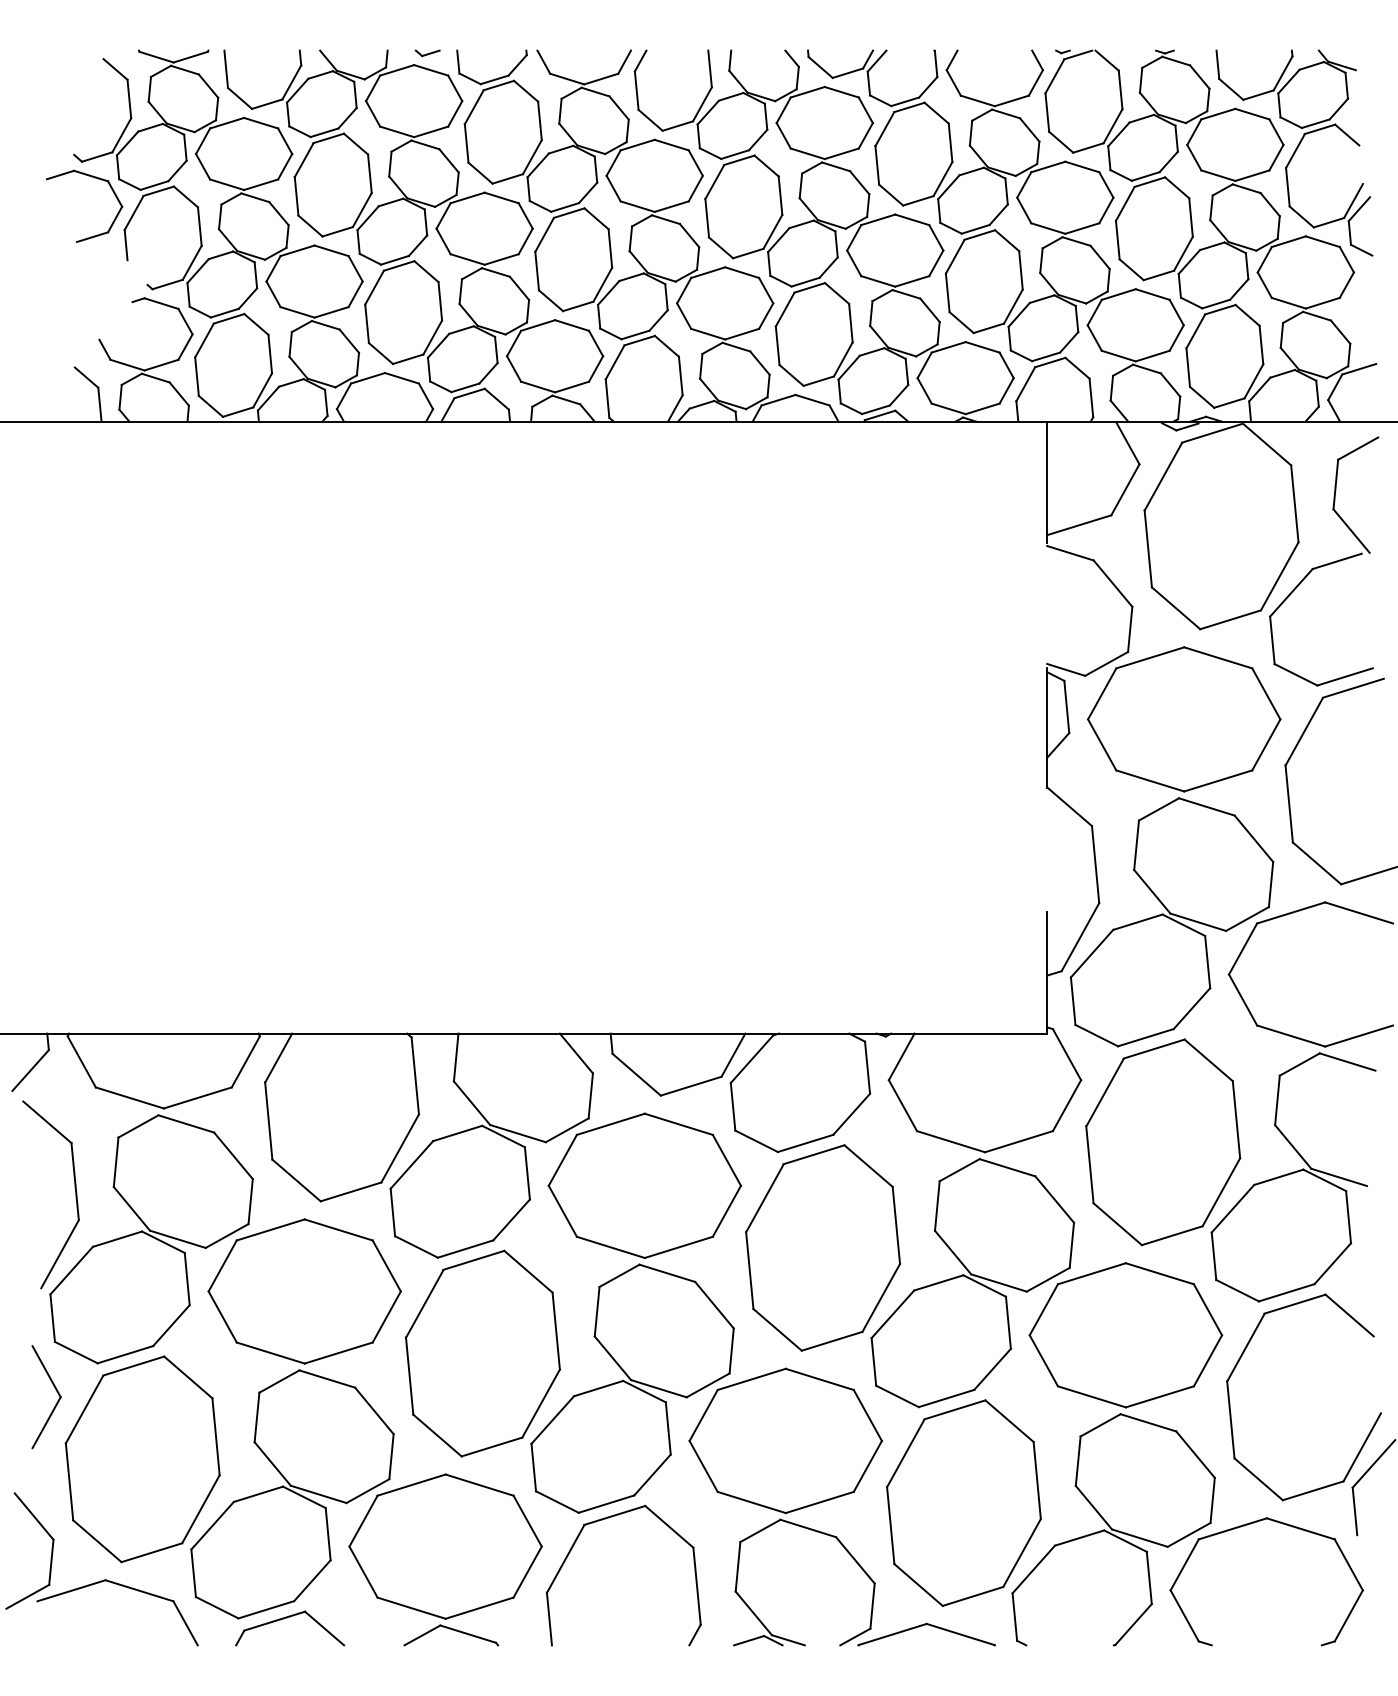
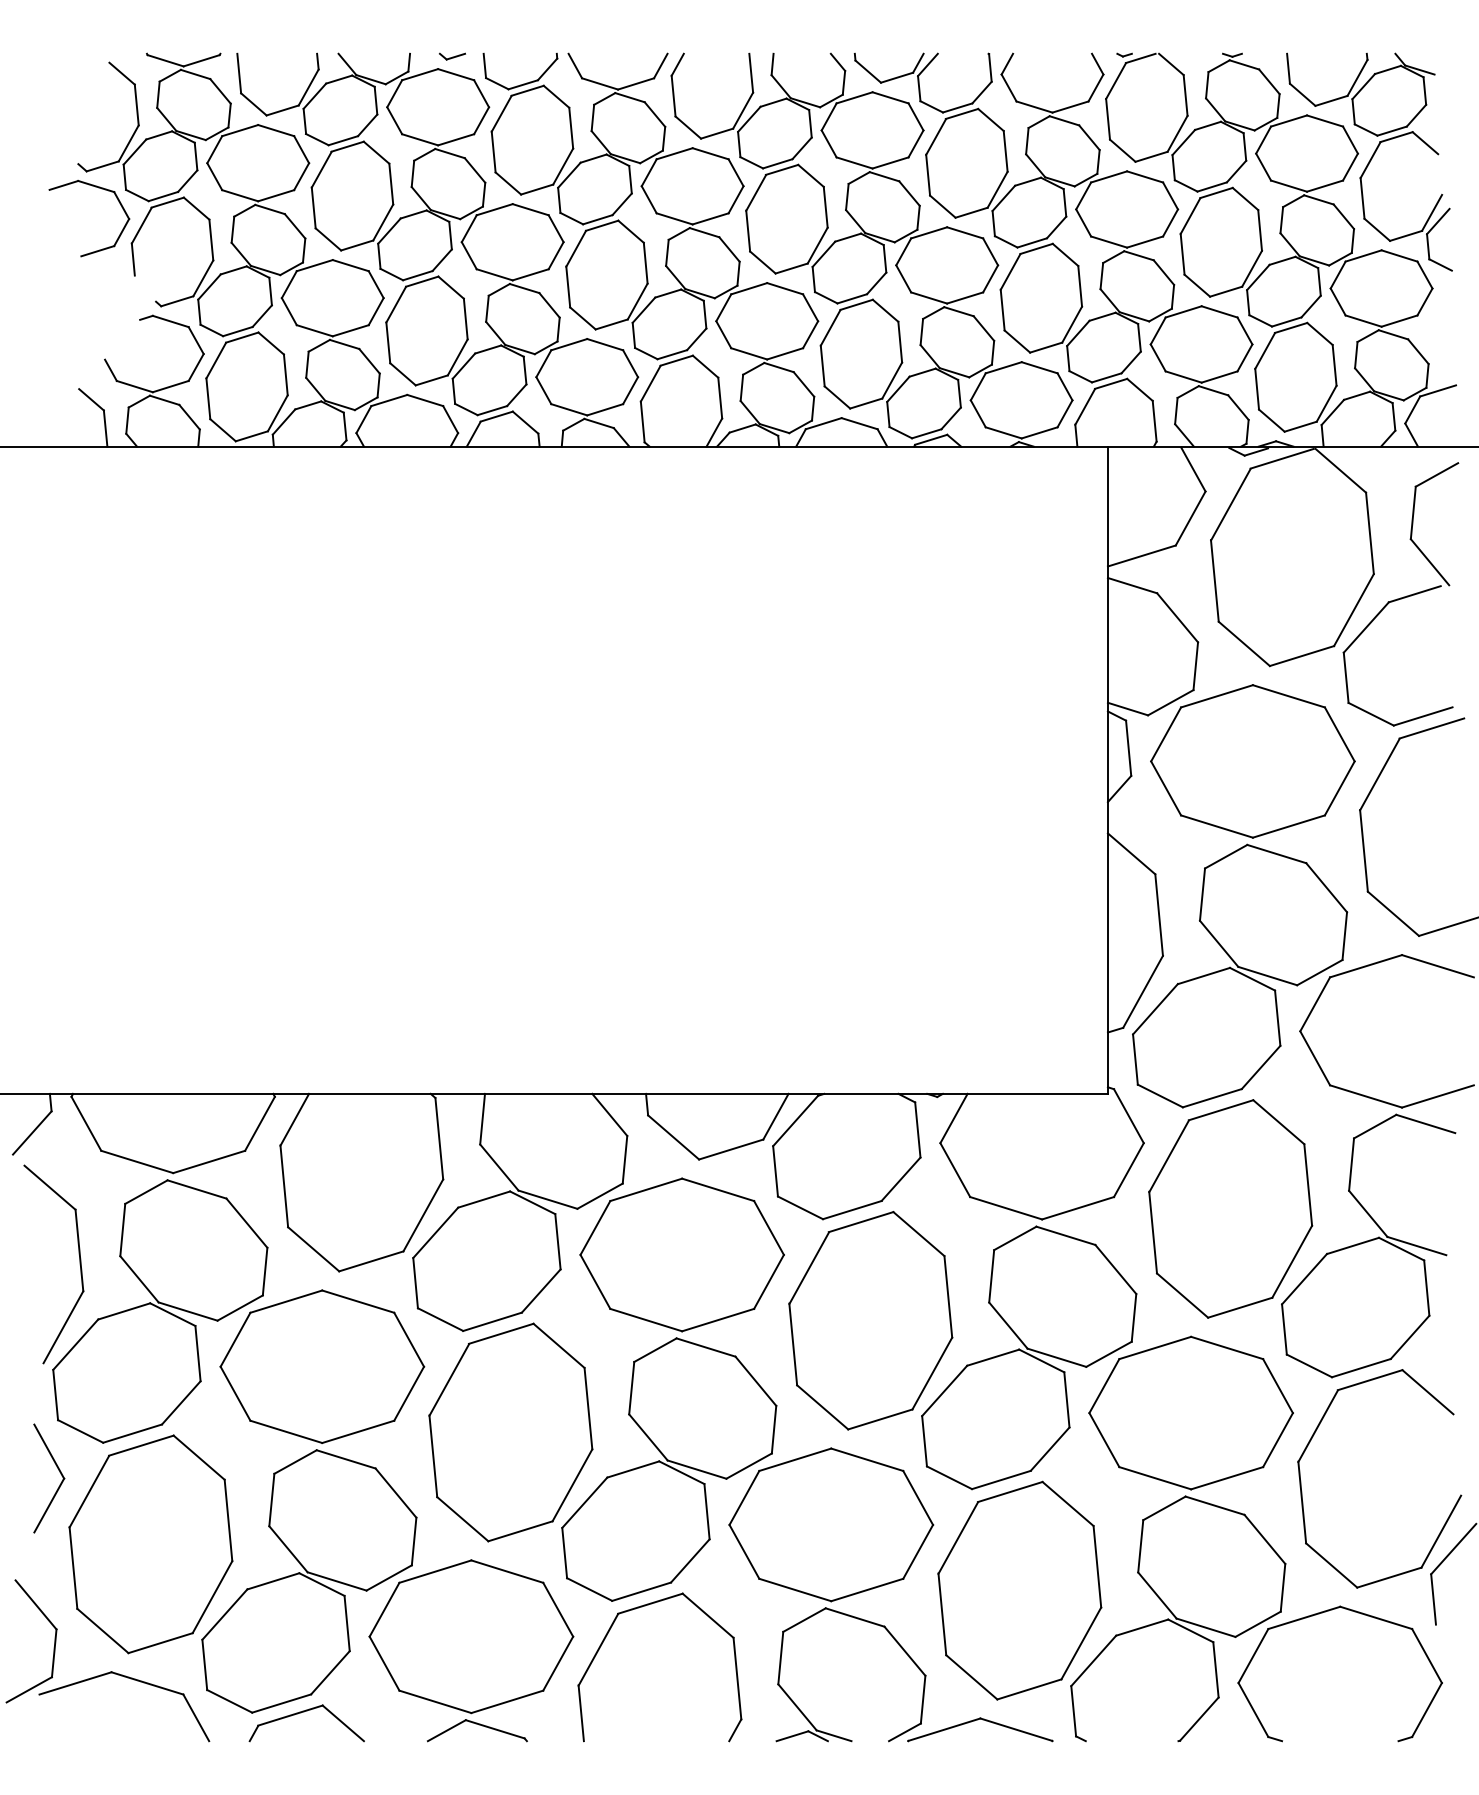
line: (1046, 727) -> (1107, 770), dashed -> solid

